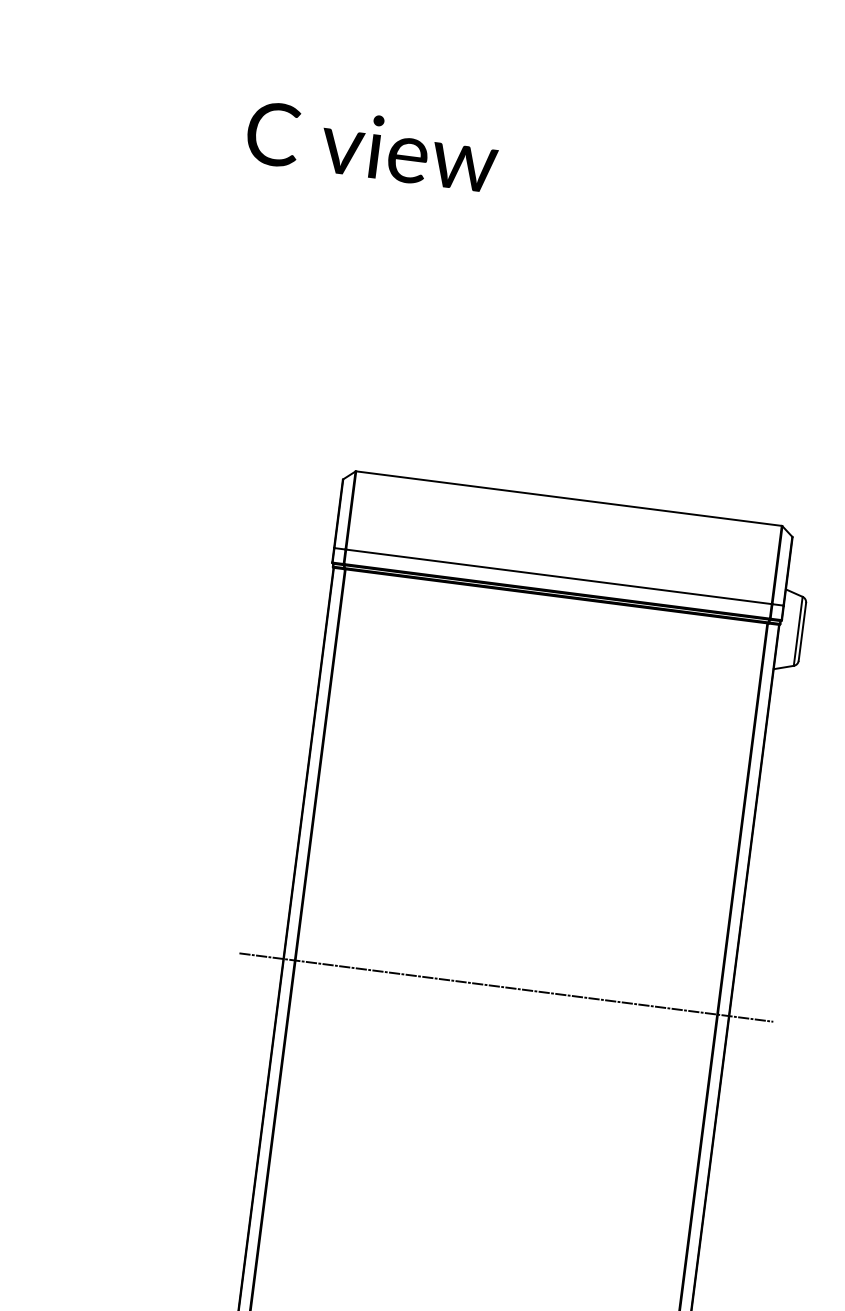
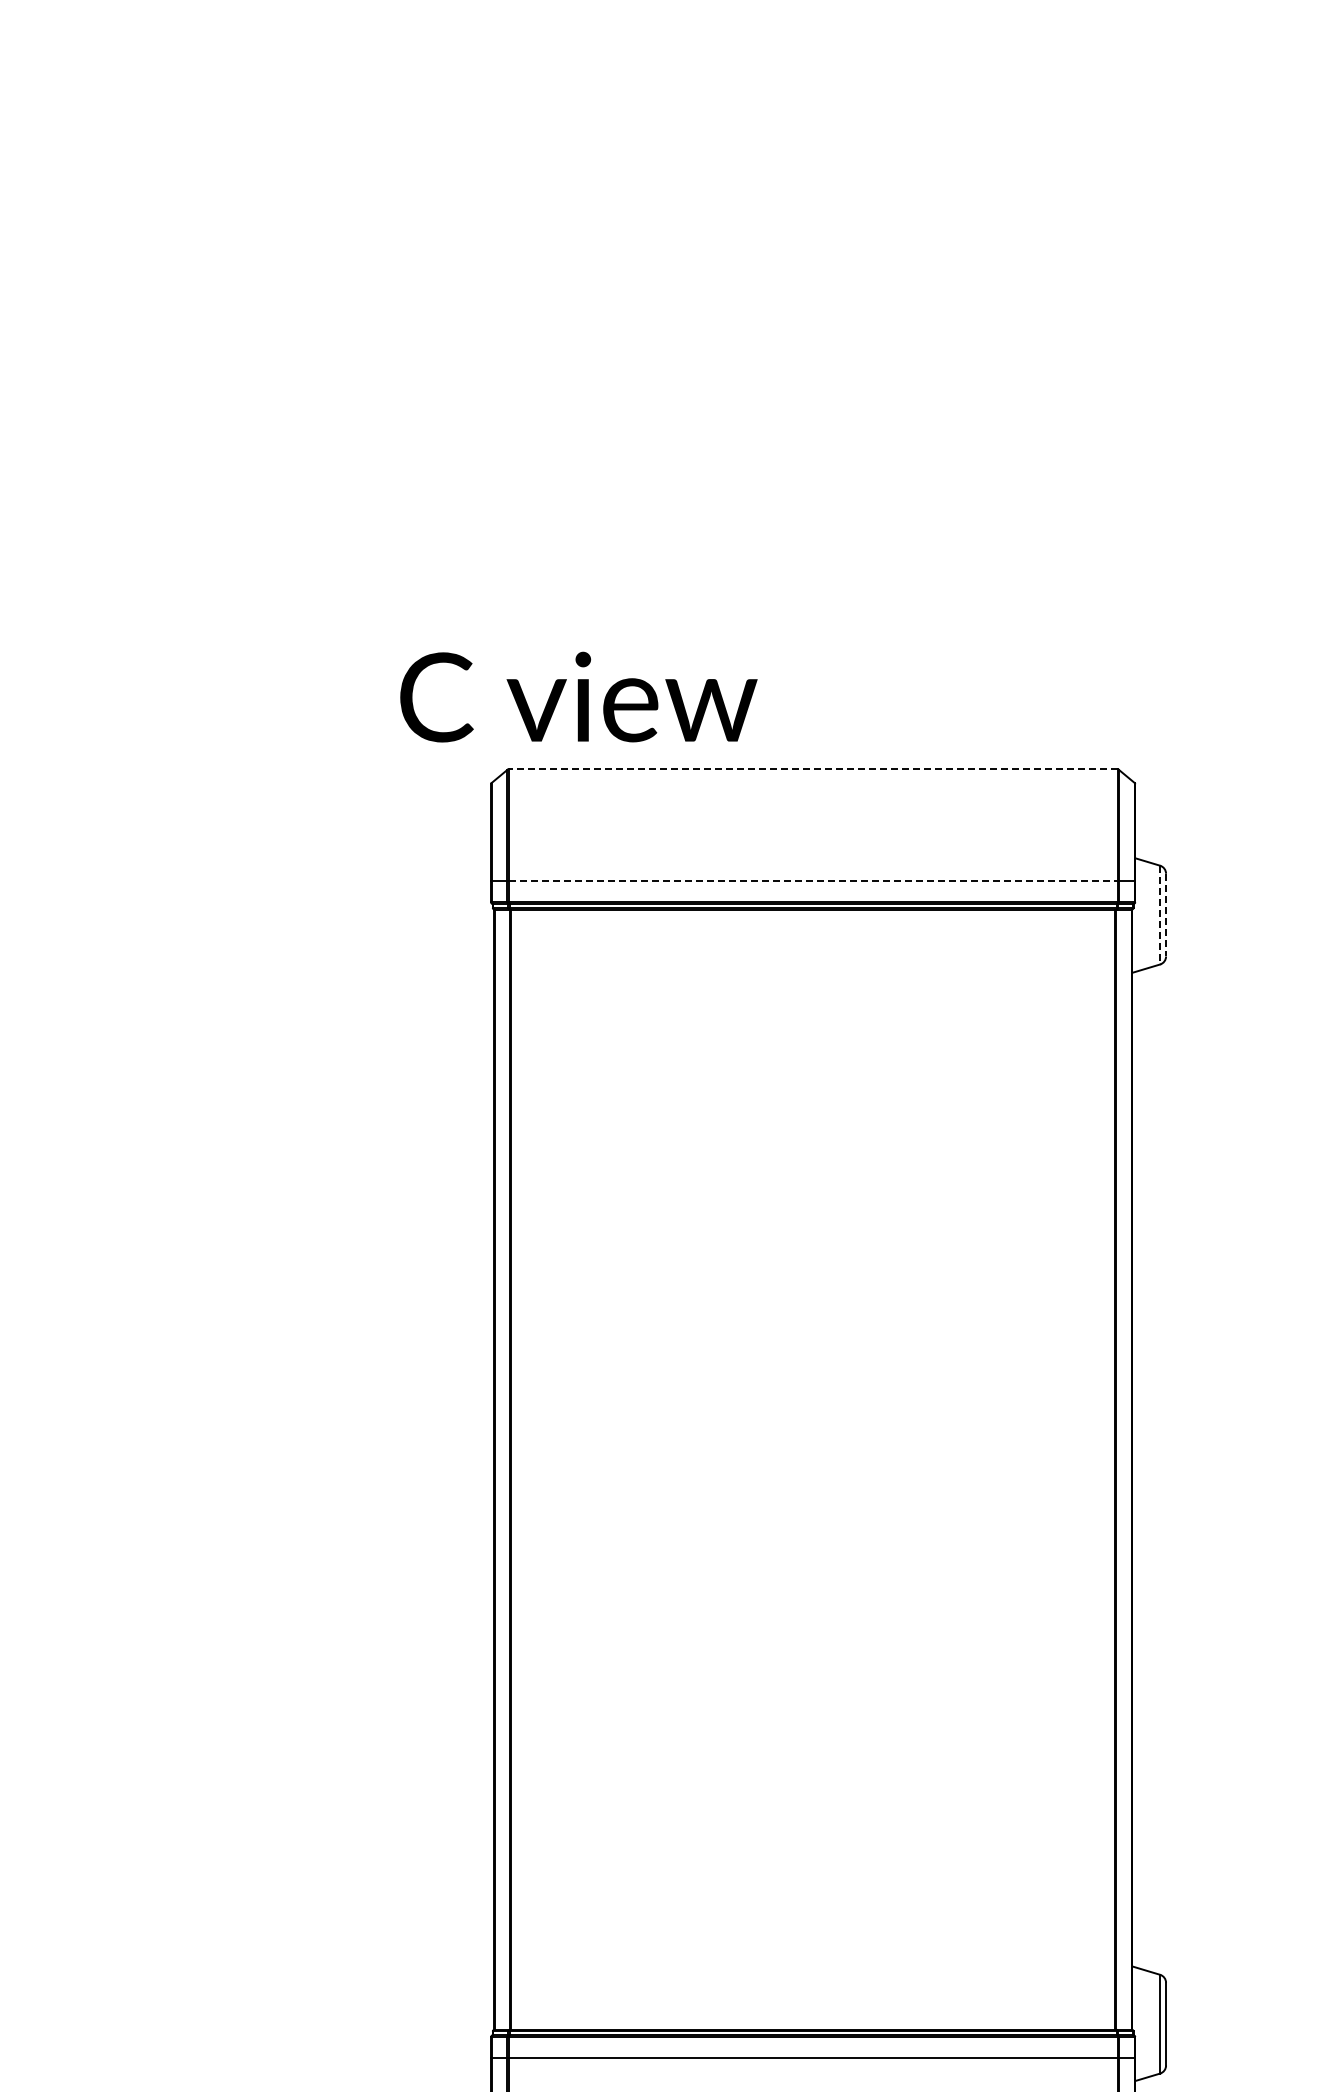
text: (372, 146) -> (578, 696), moved
line: (569, 498) -> (813, 769), solid -> dashed
line: (559, 576) -> (813, 881), solid -> dashed
line: (798, 631) -> (1160, 915), solid -> dashed
line: (802, 632) -> (1166, 915), solid -> dashed
line: (505, 987) -> (812, 1469), removed

